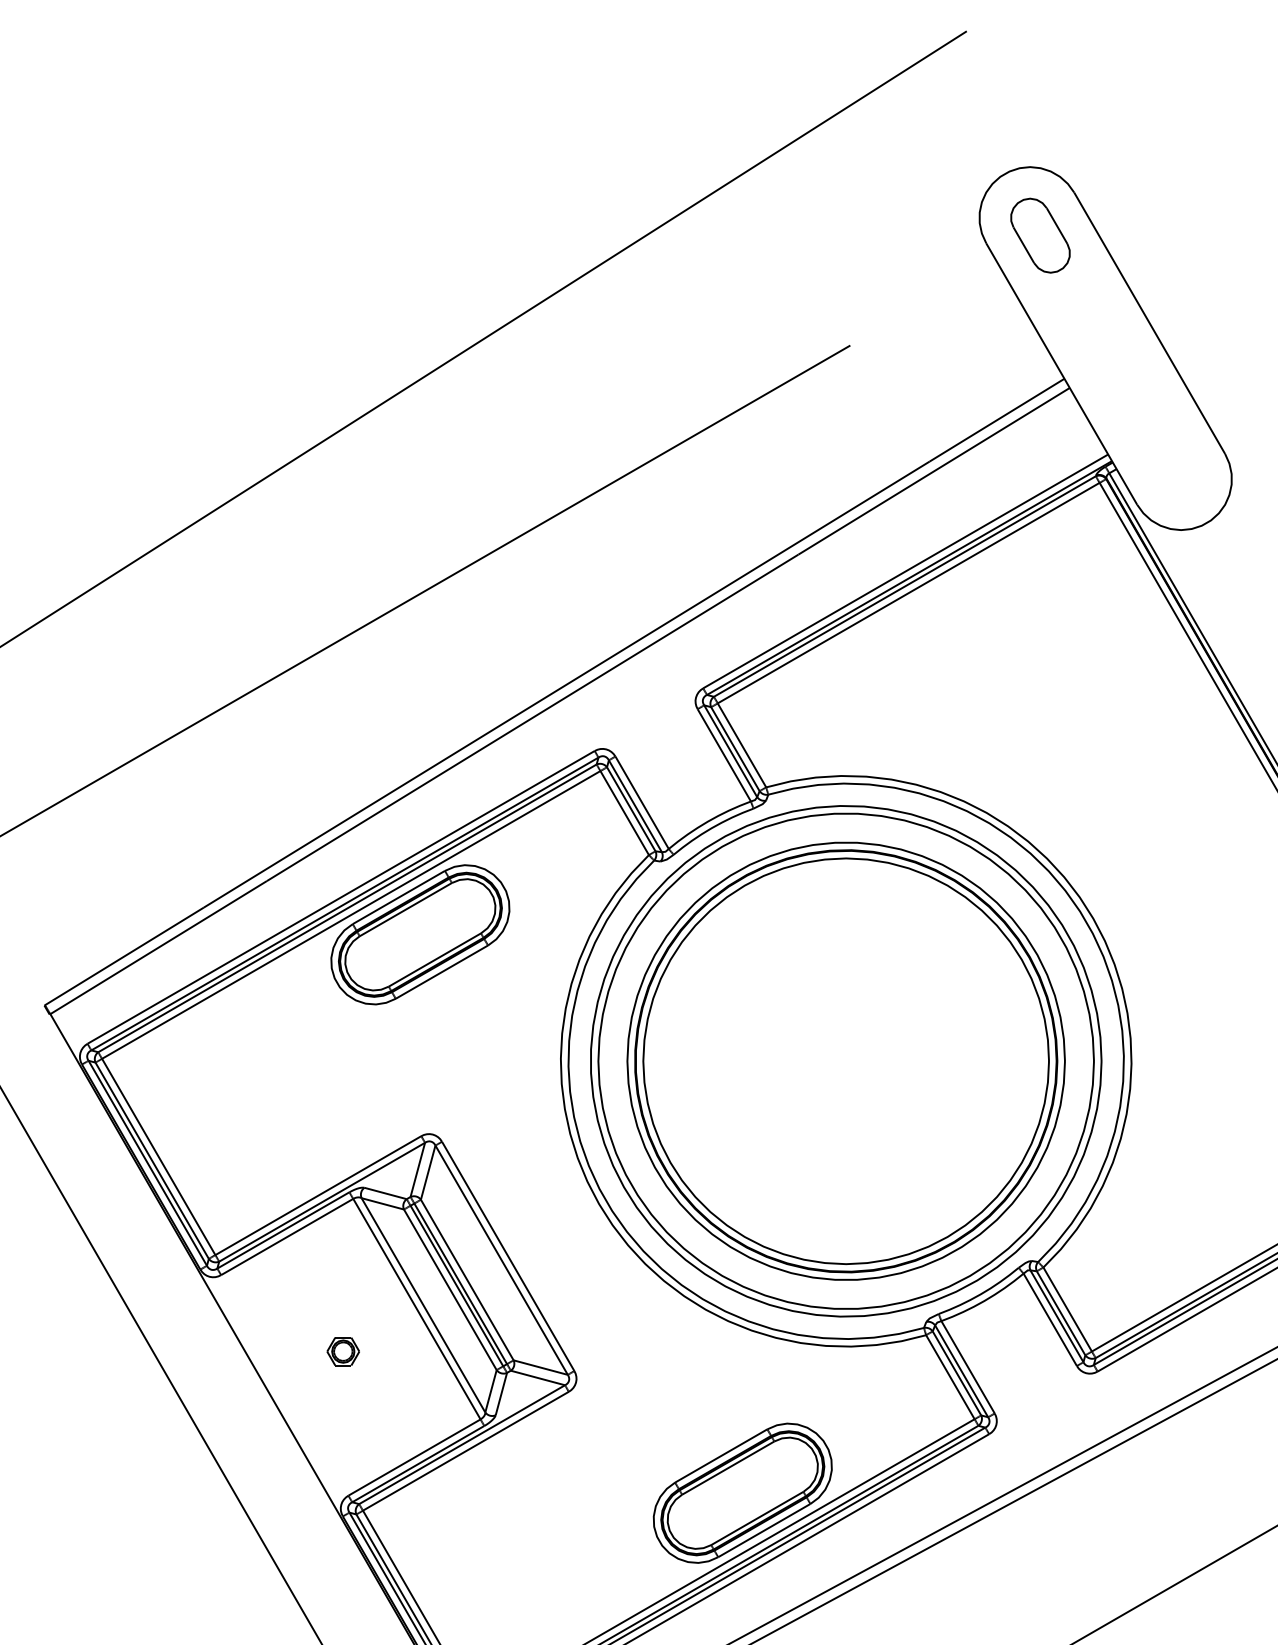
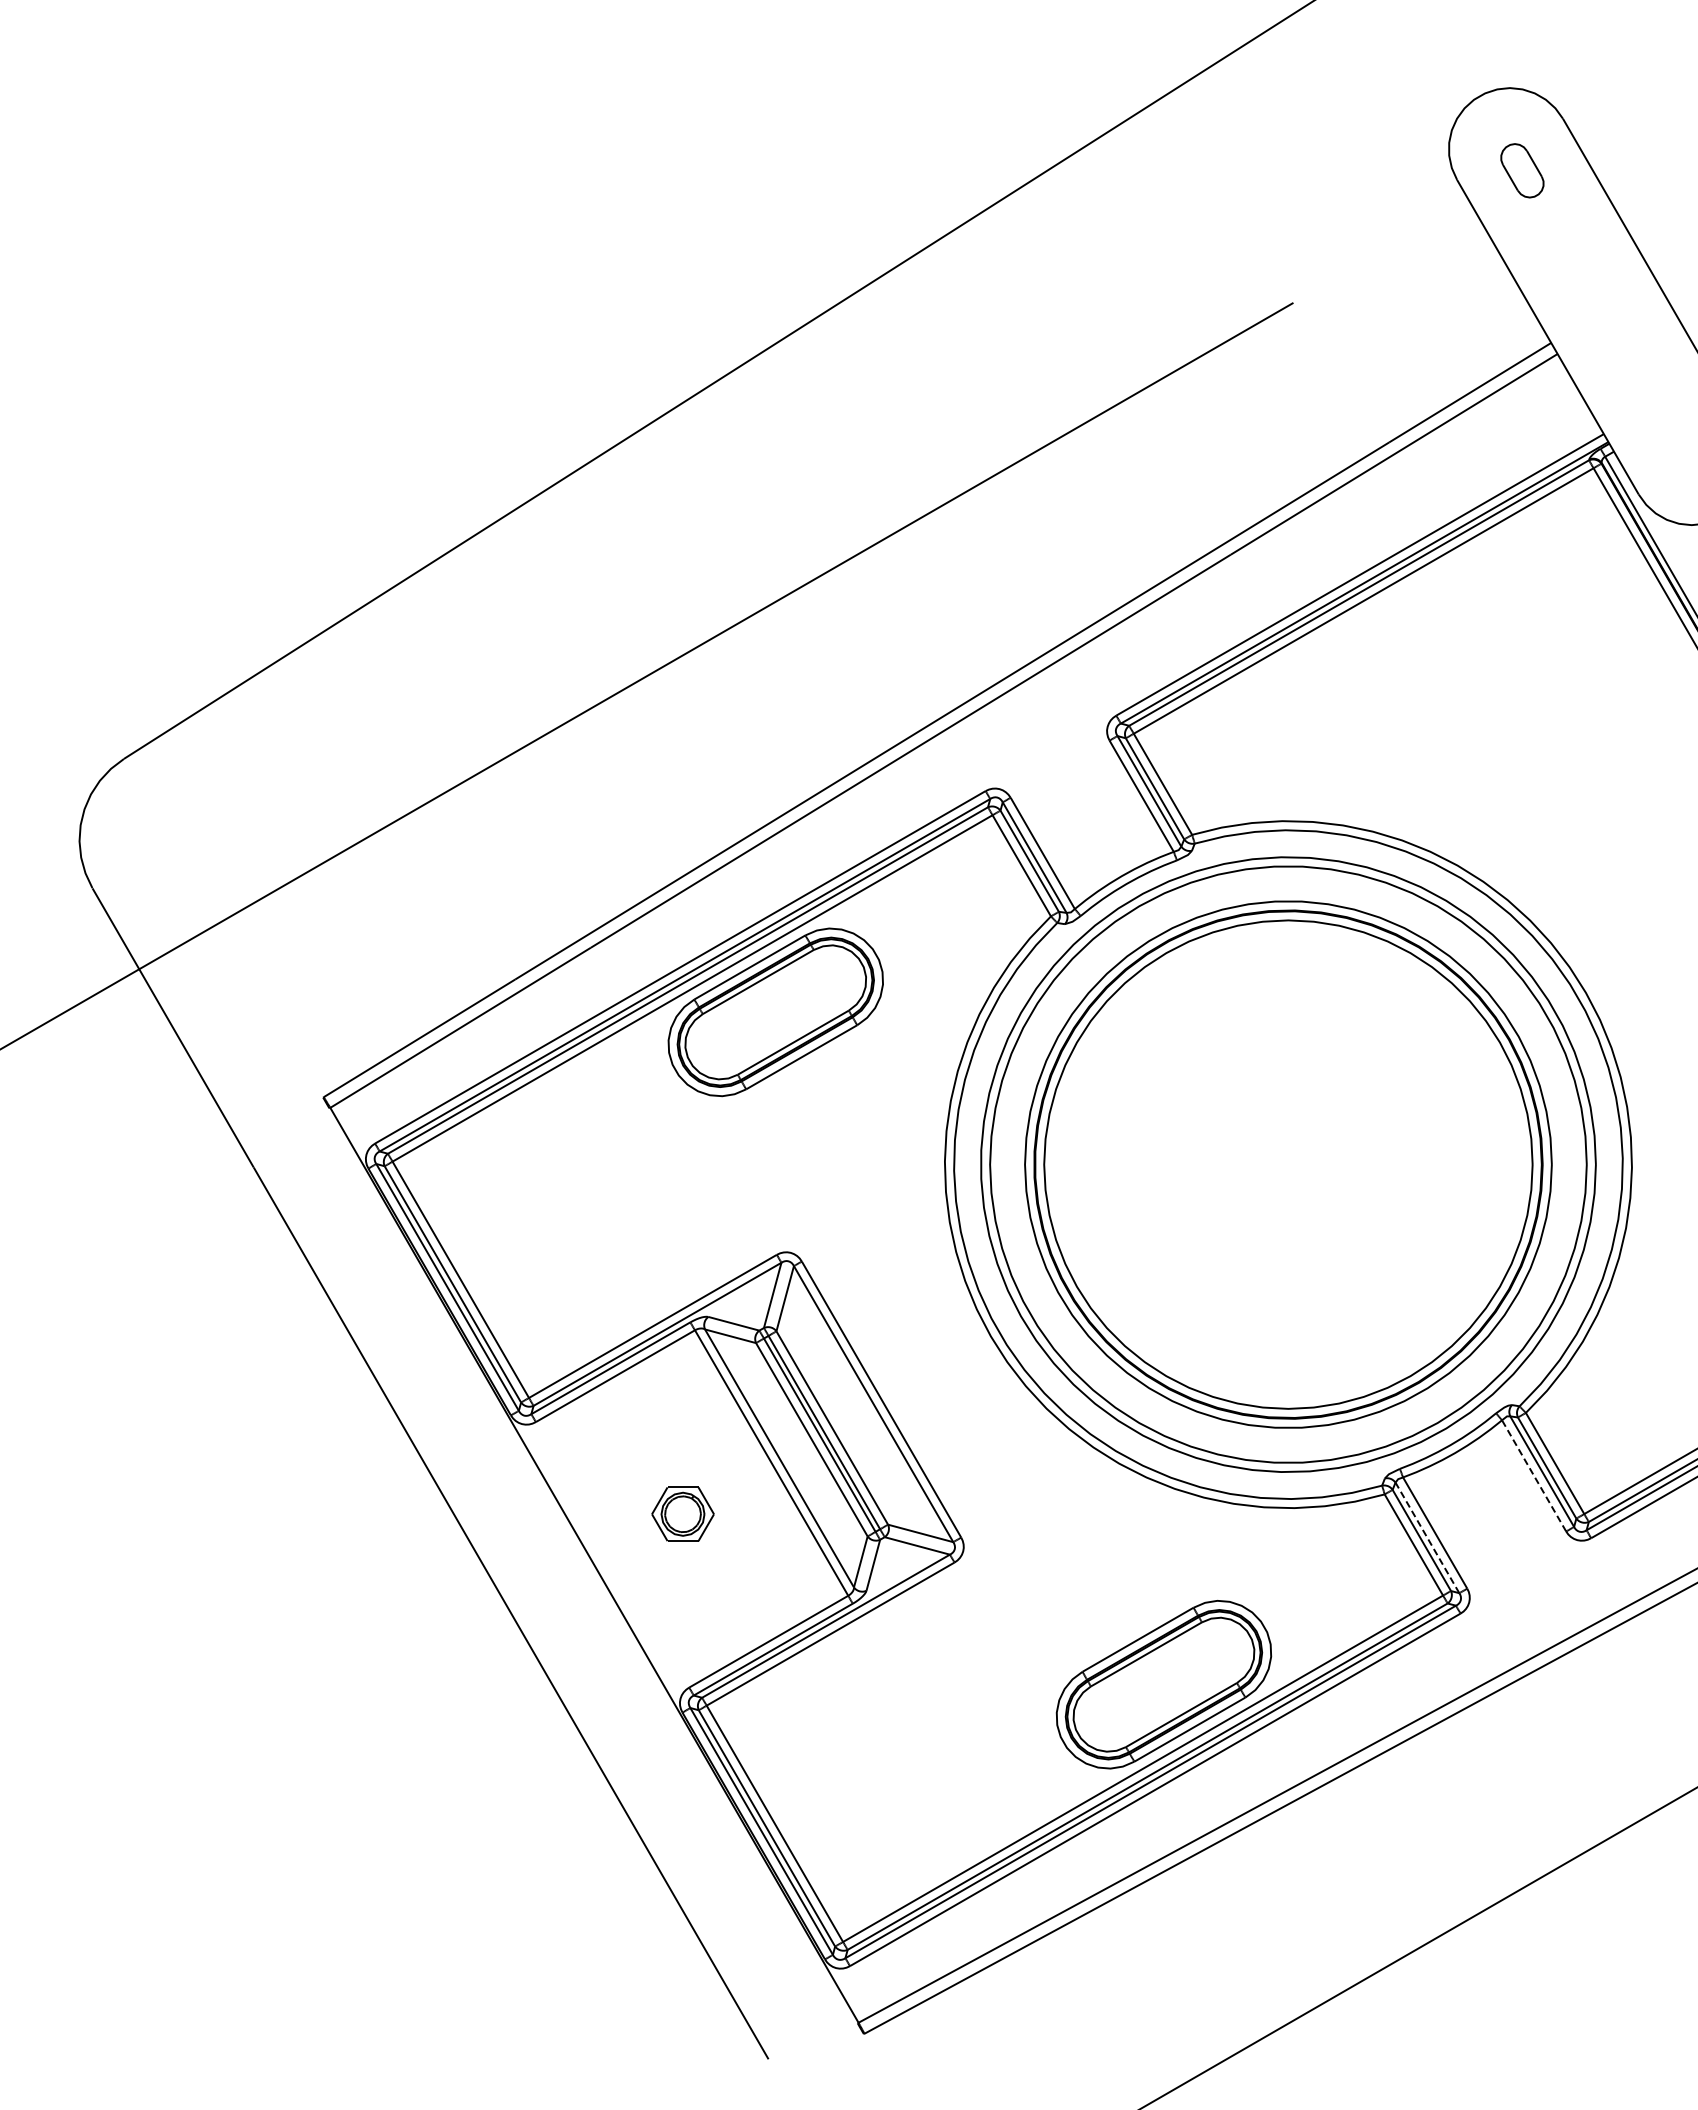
part: (1040, 235) -> (1522, 170), size x0.6
line: (1049, 1319) -> (1533, 1475), solid -> dashed
part: (342, 1351) -> (682, 1513), size x1.6
line: (961, 1370) -> (1427, 1537), solid -> dashed

